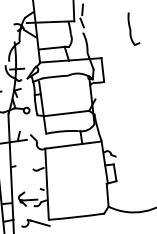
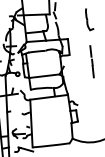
line: (136, 91) -> (91, 61), added

